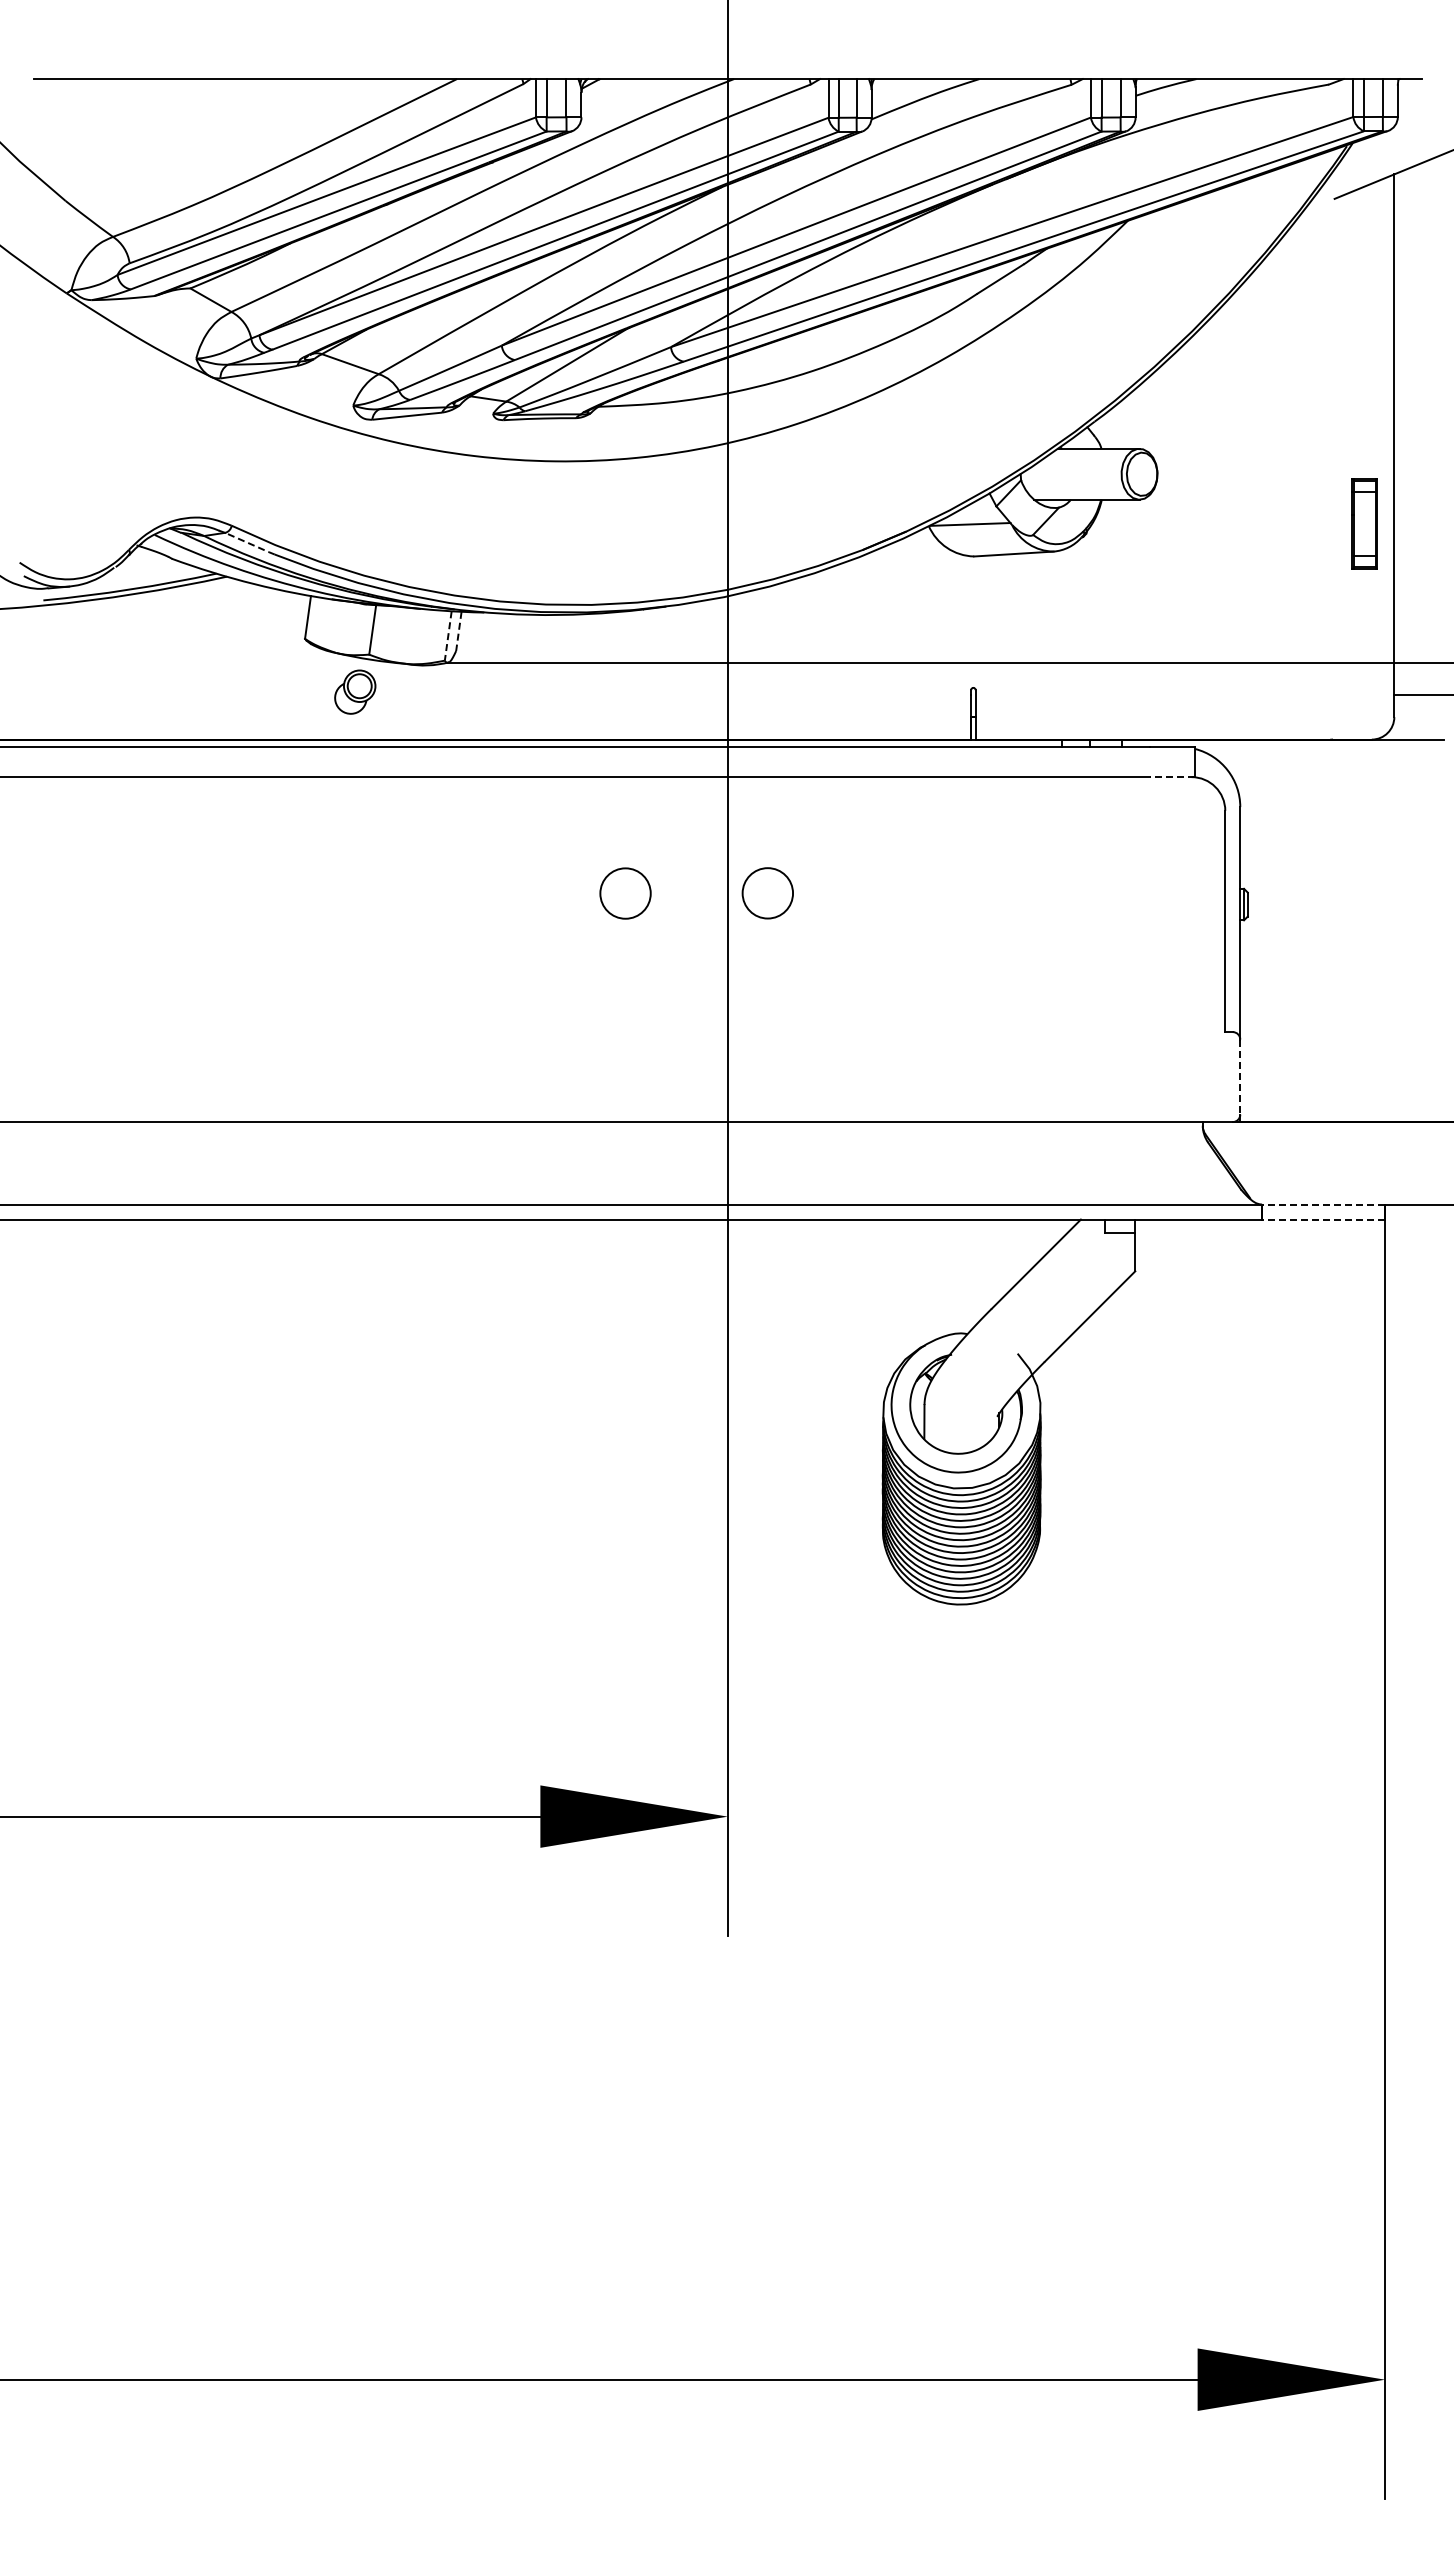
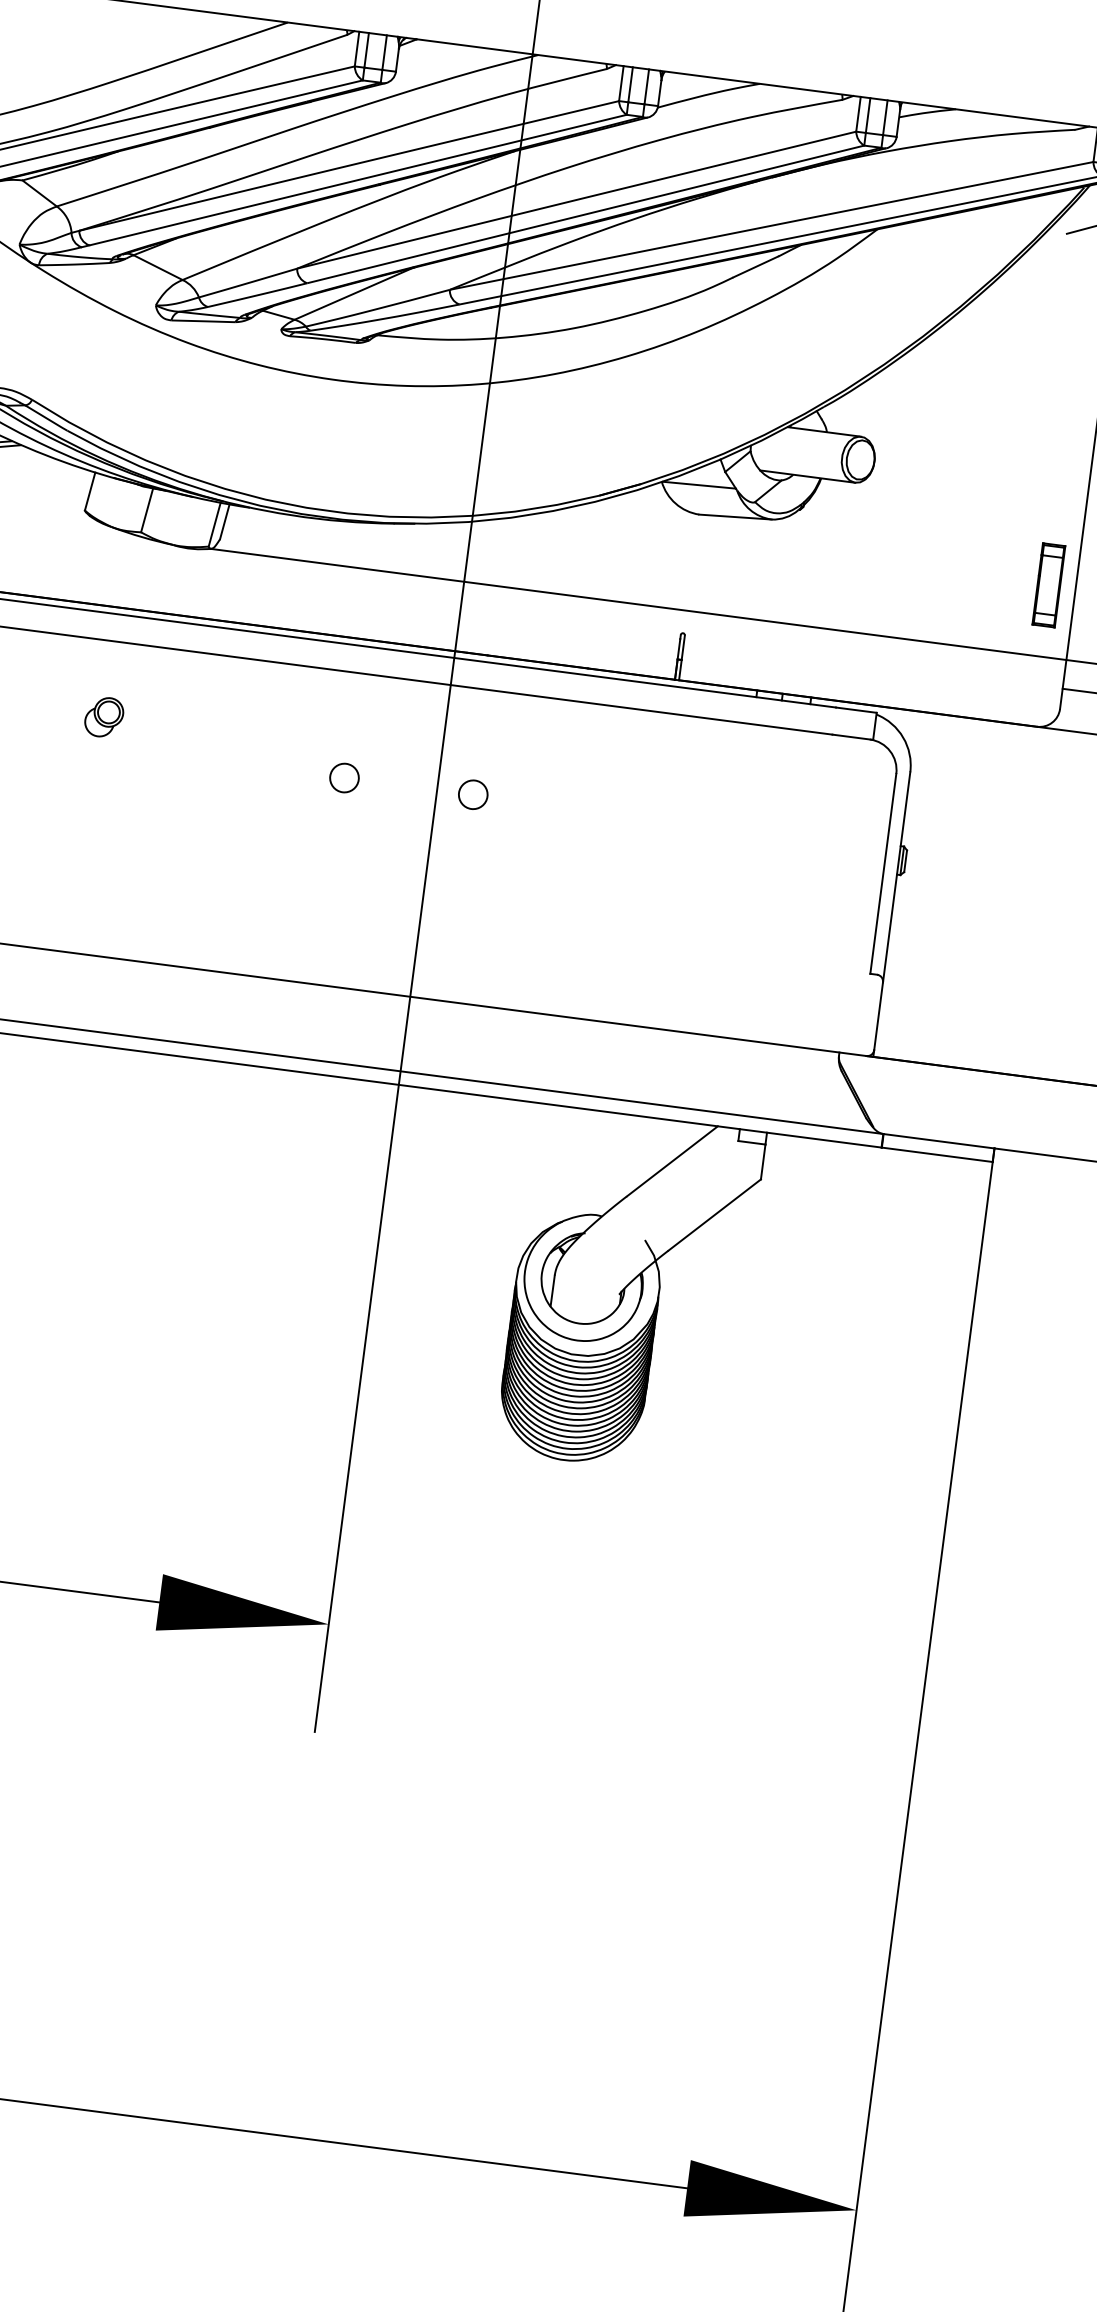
part: (1364, 523) -> (1048, 584), moved
line: (250, 544) -> (46, 418), dashed -> solid
line: (458, 631) -> (224, 521), dashed -> solid
line: (448, 636) -> (214, 525), dashed -> solid
part: (355, 691) -> (104, 716), moved
line: (1172, 777) -> (852, 737), dashed -> solid
circle: (624, 892) -> (343, 777), size x0.62
circle: (767, 893) -> (472, 794), size x0.62
line: (1240, 1077) -> (878, 1016), dashed -> solid
line: (1323, 1204) -> (938, 1141), dashed -> solid
line: (1323, 1219) -> (937, 1154), dashed -> solid

